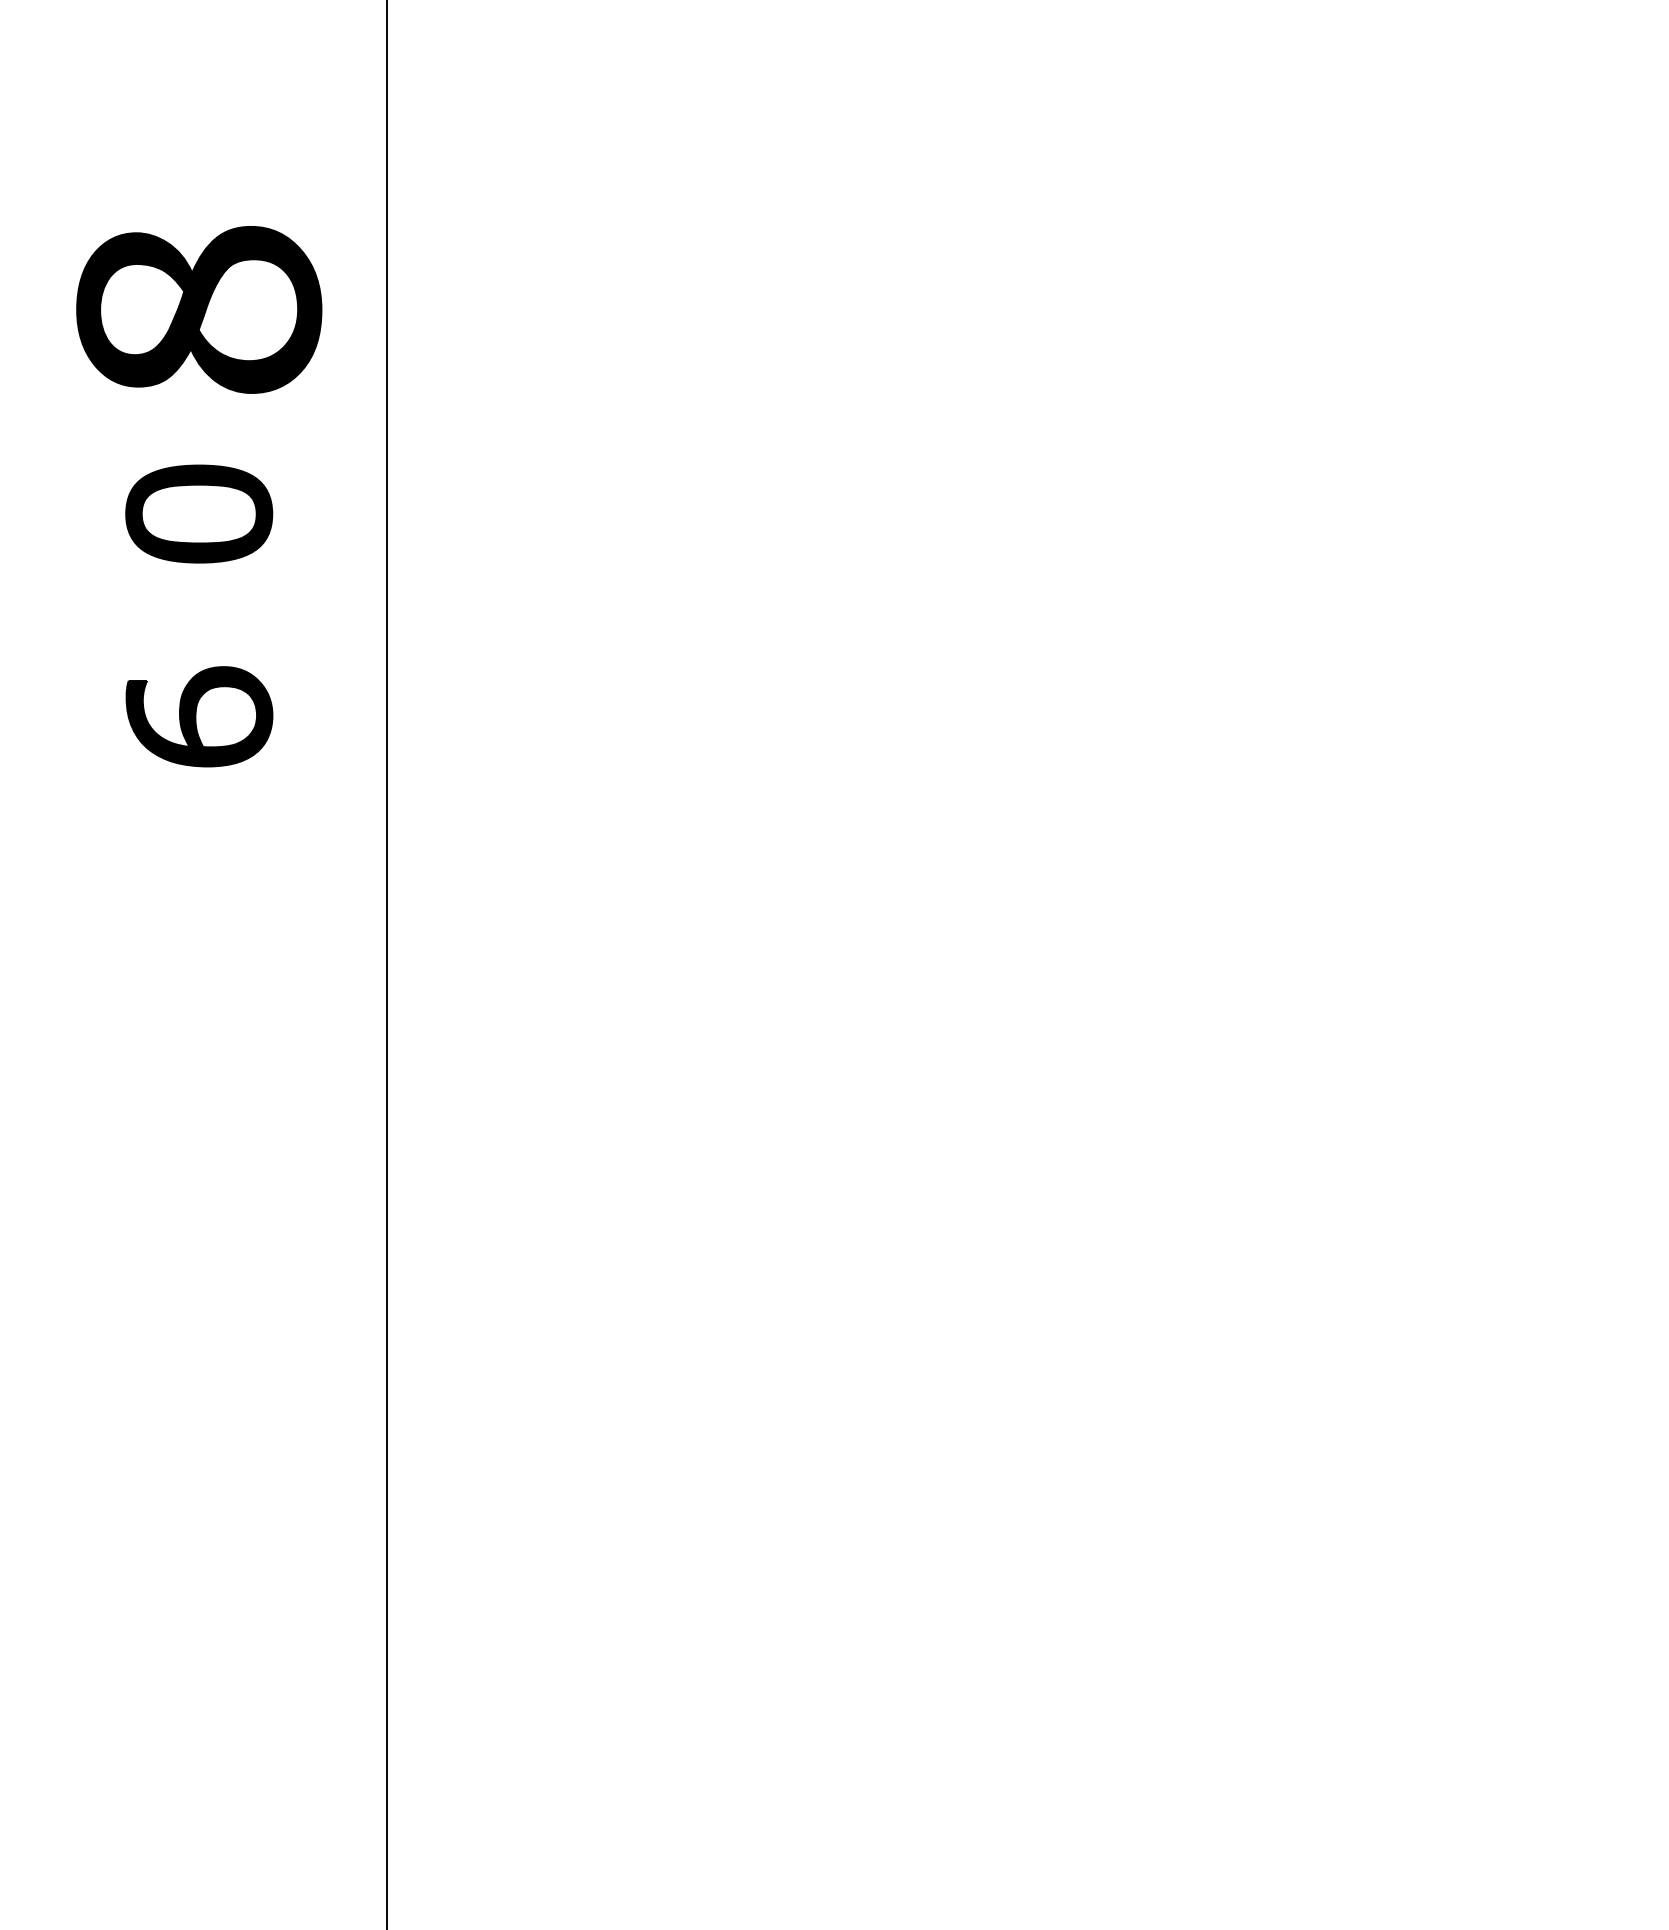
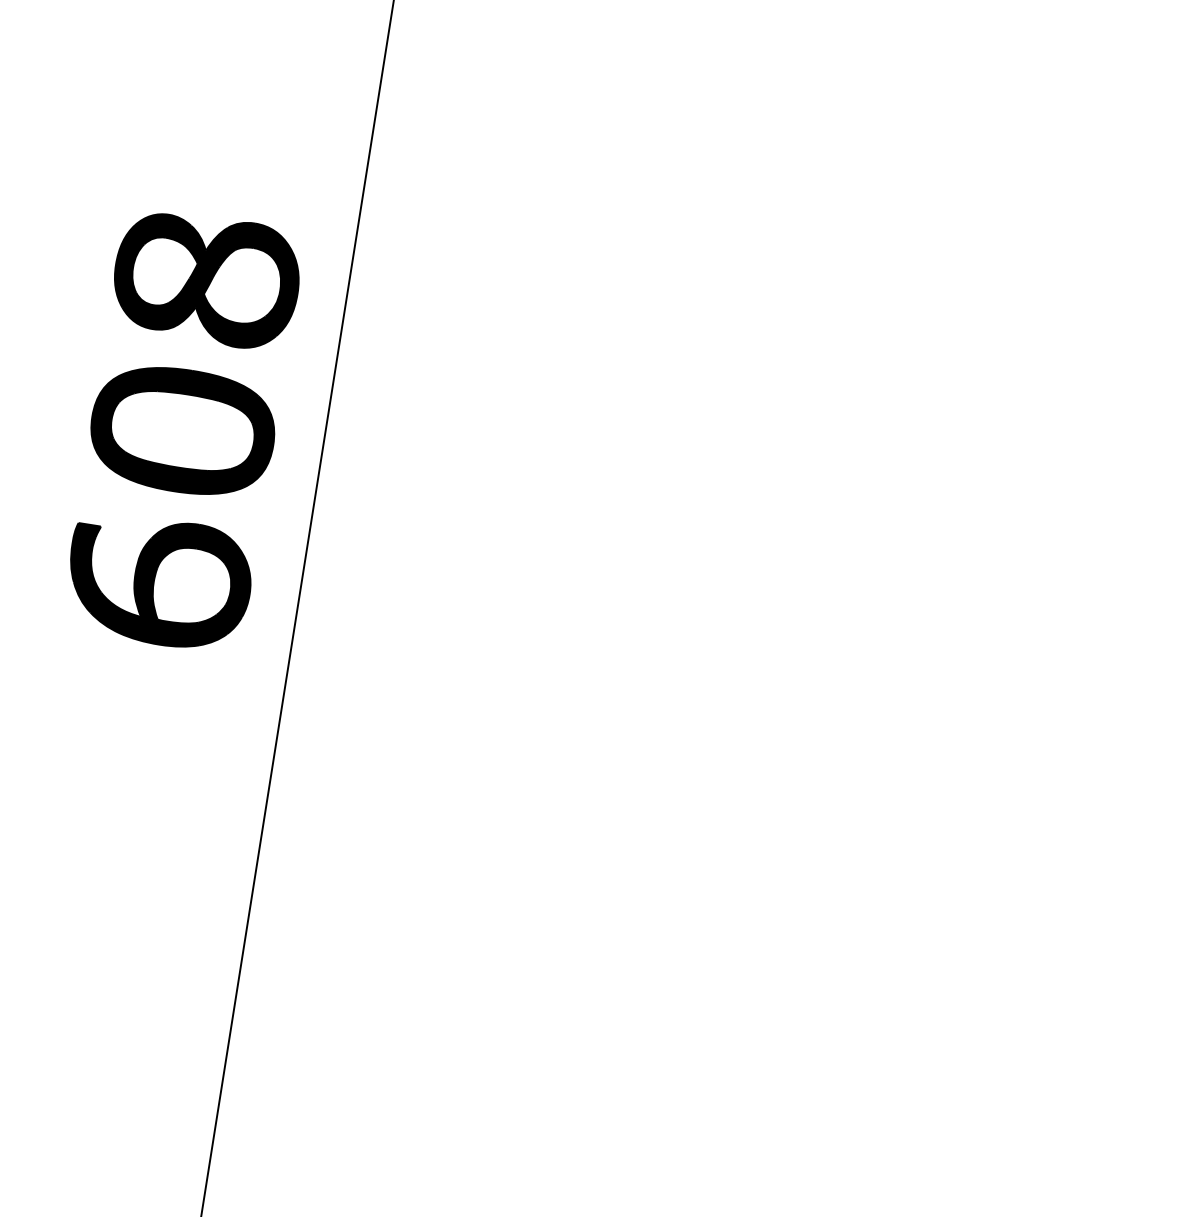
part: (198, 513) -> (182, 430), size x1.67
part: (199, 716) -> (159, 581), size x1.67

